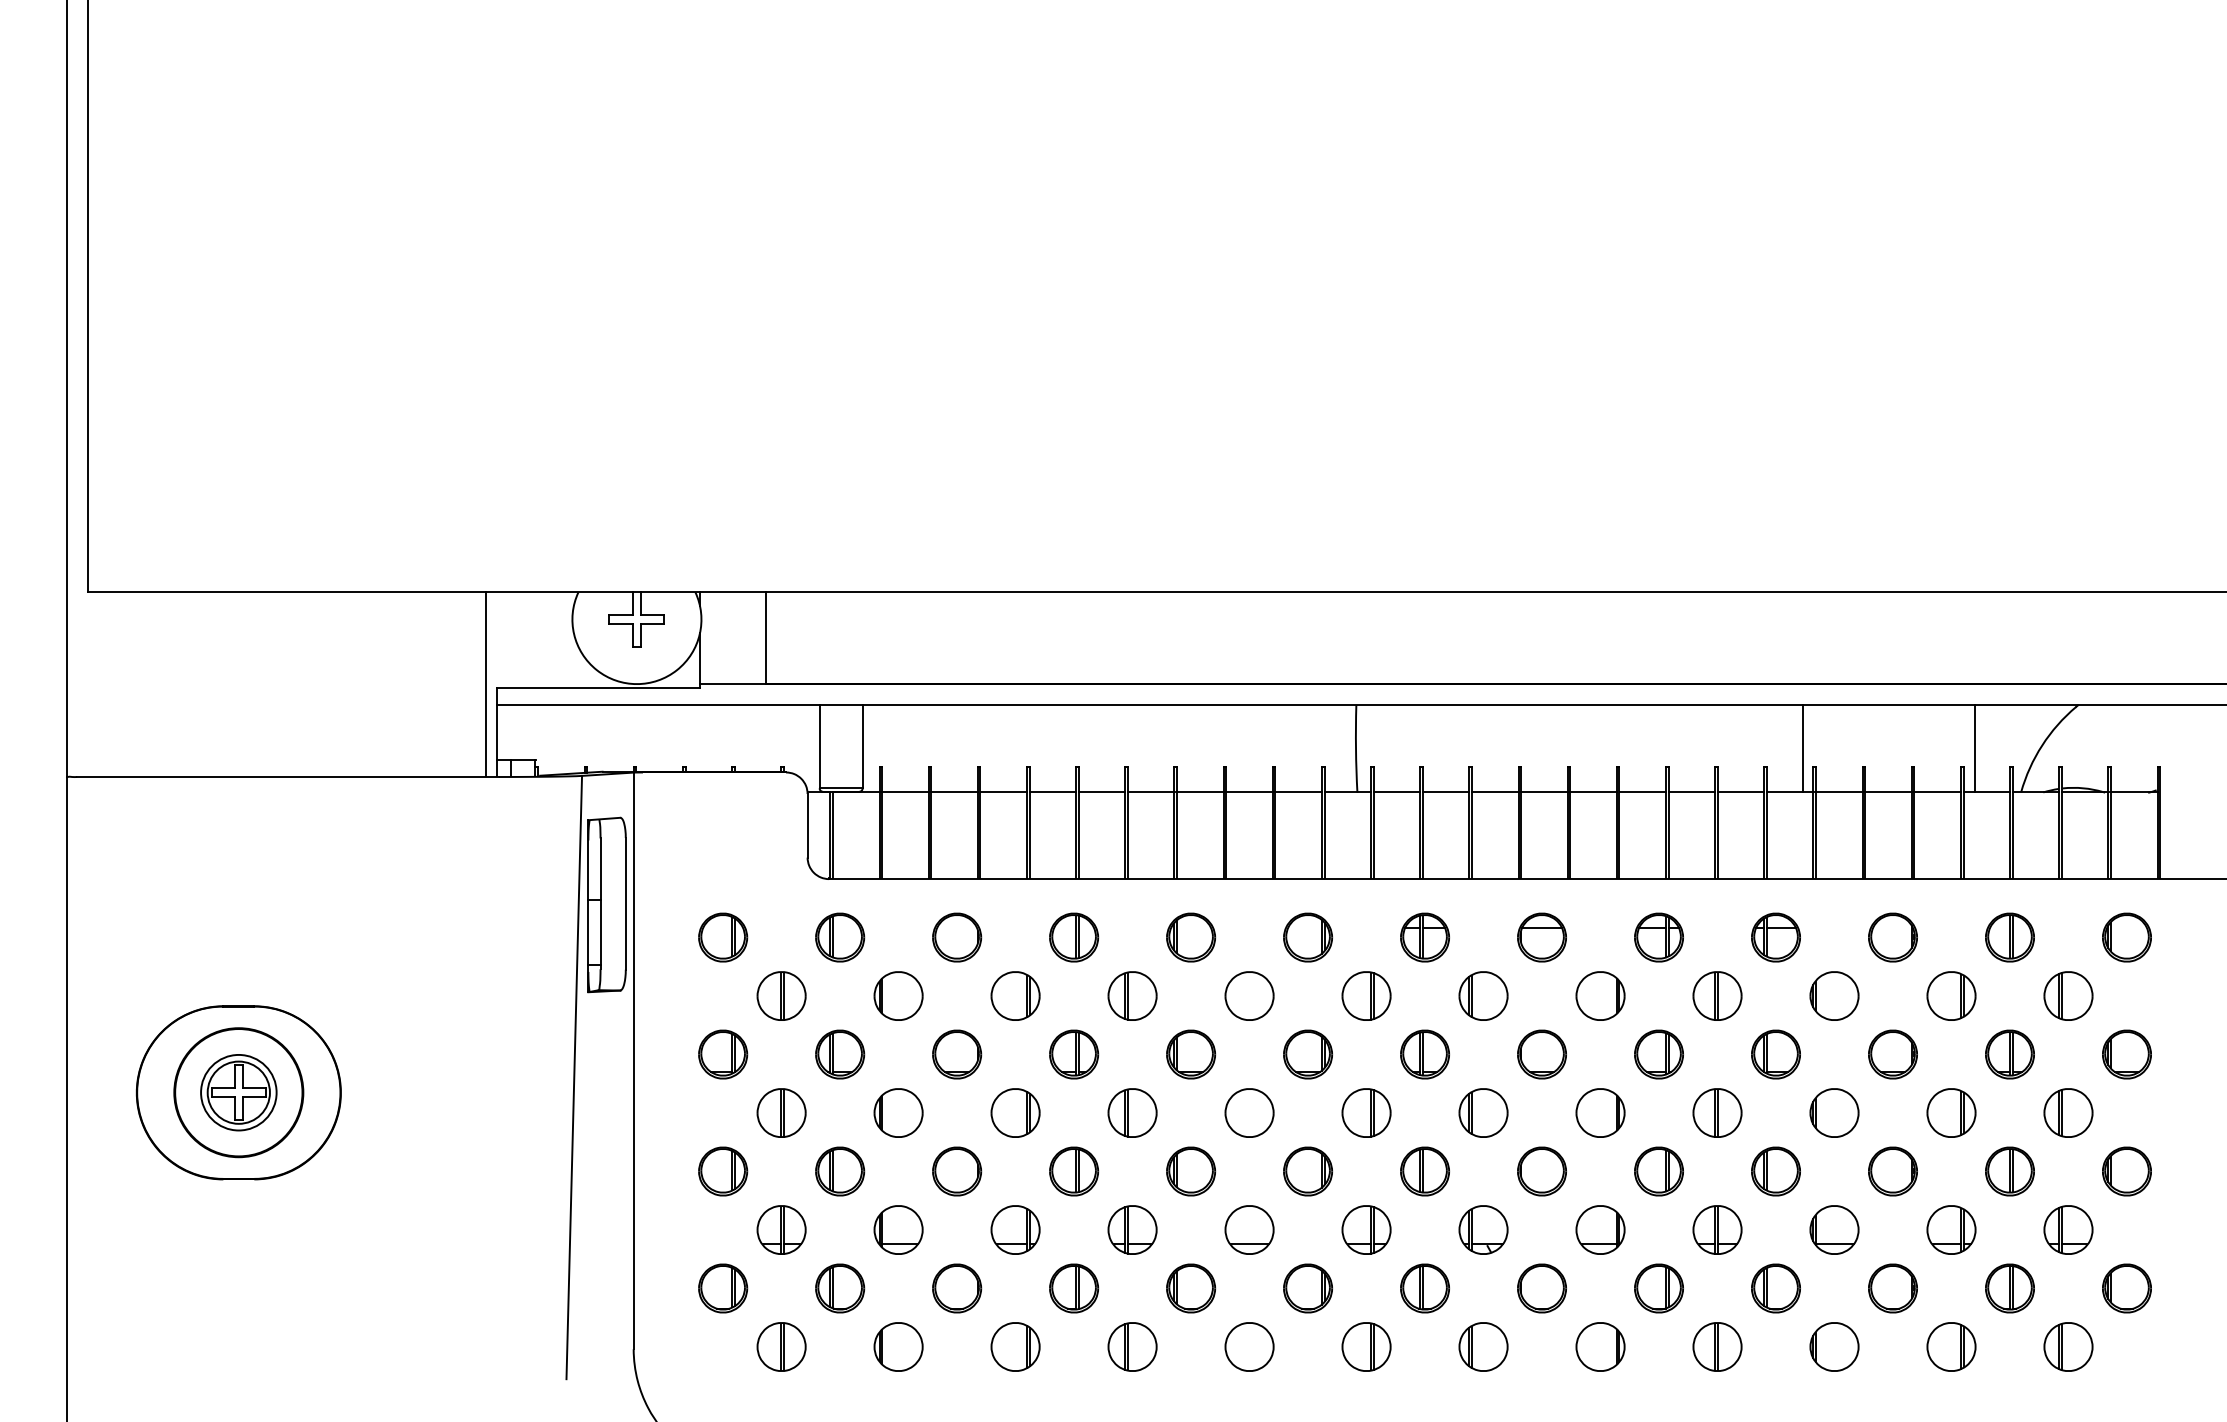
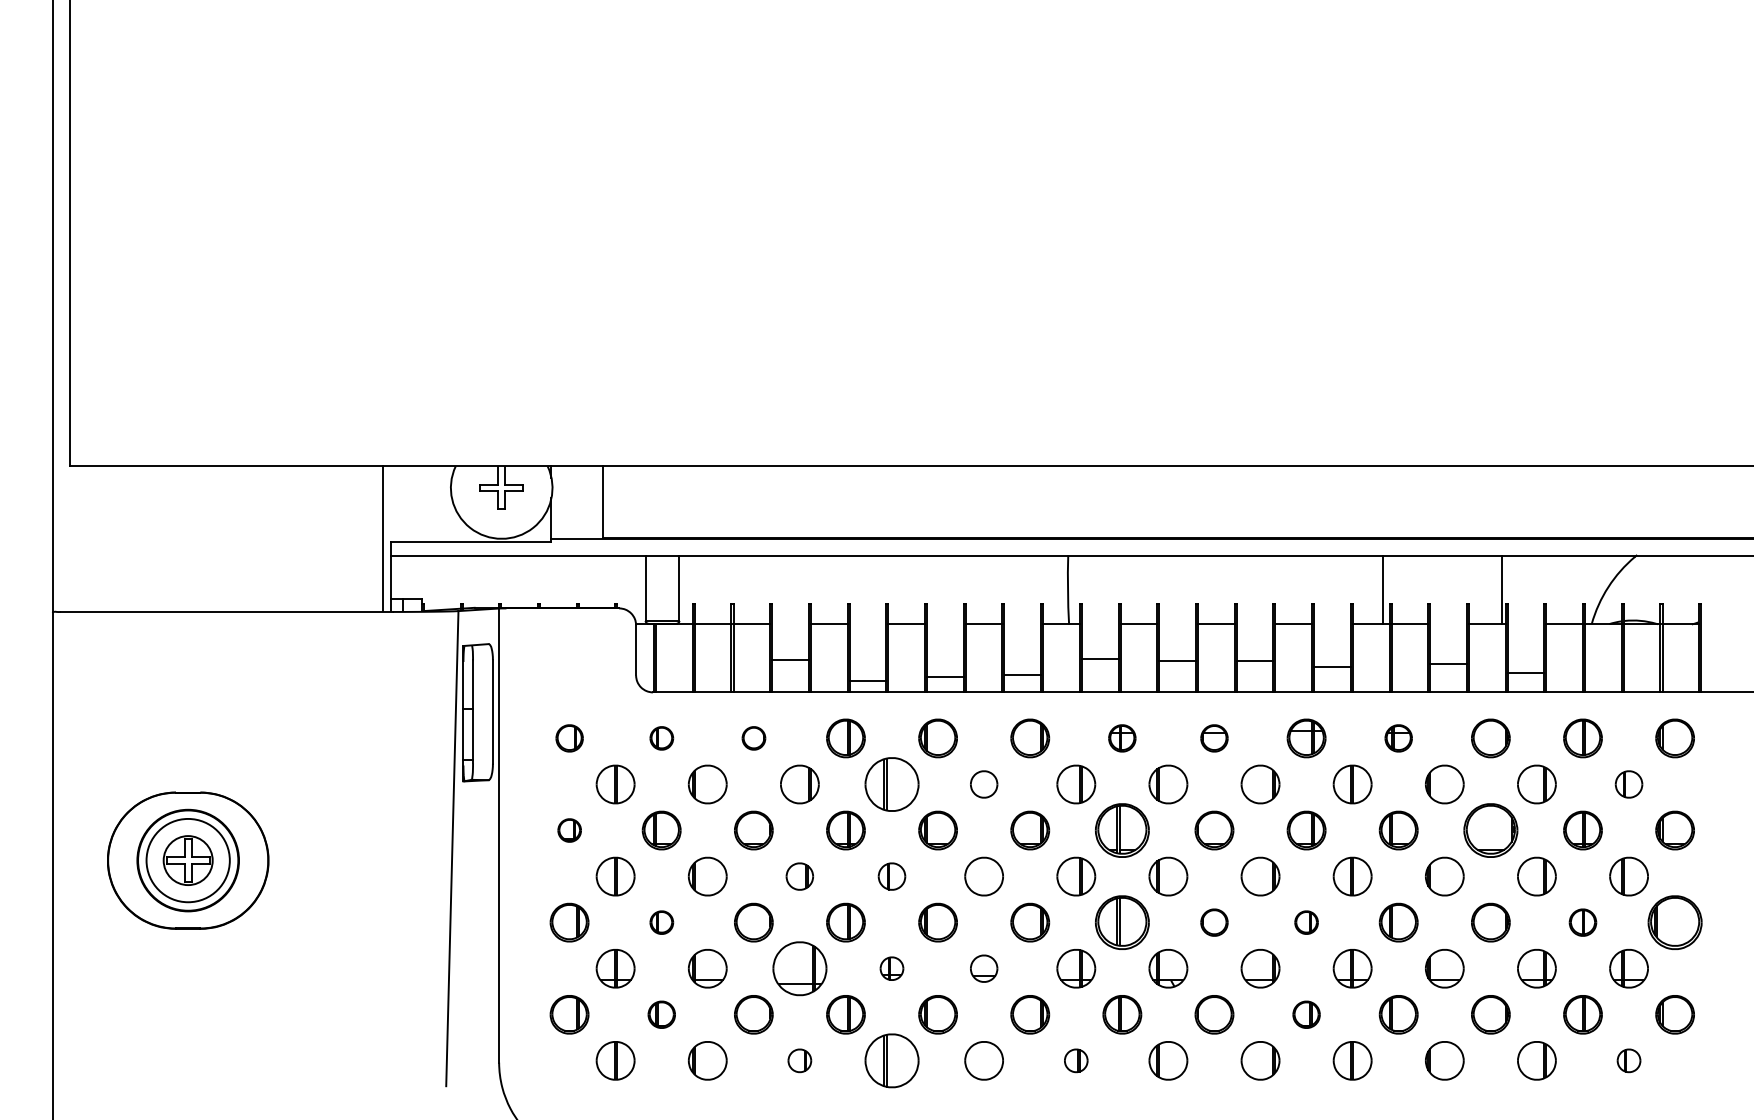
line: (1803, 748) -> (1383, 589), moved
line: (1975, 748) -> (1502, 589), moved
line: (1003, 792) -> (790, 659), moved
line: (1101, 792) -> (867, 680), moved
line: (1200, 792) -> (945, 676), moved
line: (1298, 792) -> (1022, 675), moved
line: (1396, 792) -> (1099, 658), moved
line: (1495, 792) -> (1177, 661), moved
line: (1593, 792) -> (1255, 661), moved
line: (1691, 792) -> (1332, 667), moved
line: (1839, 792) -> (1448, 664), moved
line: (1937, 792) -> (1525, 673), moved
part: (723, 937) -> (569, 738), size x0.7
part: (840, 937) -> (662, 738), size x0.6
part: (957, 937) -> (754, 738), size x0.6
part: (1424, 937) -> (1121, 738), size x0.7
part: (1541, 937) -> (1214, 738), size x0.7
part: (1775, 937) -> (1398, 738), size x0.7
part: (1132, 995) -> (891, 784), size x1.4
part: (1249, 995) -> (984, 784), size x0.7
part: (2068, 995) -> (1629, 784), size x0.7
part: (723, 1054) -> (569, 830), size x0.6
part: (1424, 1054) -> (1121, 830), size x1.4
part: (1892, 1054) -> (1490, 830), size x1.4
circle: (238, 1092) -> (187, 860), size x1.4
part: (1015, 1112) -> (799, 876), size x0.7
part: (1132, 1112) -> (891, 876), size x0.7
part: (840, 1171) -> (662, 922), size x0.6
part: (1424, 1171) -> (1121, 922), size x1.4
part: (1541, 1171) -> (1214, 922), size x0.7
part: (1658, 1171) -> (1306, 922), size x0.6
part: (2009, 1171) -> (1582, 922), size x0.7
part: (2126, 1171) -> (1674, 922), size x1.4
part: (1015, 1229) -> (799, 968), size x1.4
part: (1132, 1229) -> (891, 968), size x0.6
part: (1249, 1229) -> (984, 968), size x0.7
part: (840, 1288) -> (662, 1014), size x0.7
part: (1658, 1288) -> (1306, 1014), size x0.7
part: (1015, 1346) -> (799, 1060), size x0.6
part: (1132, 1346) -> (891, 1060), size x1.4
part: (1366, 1346) -> (1076, 1060), size x0.6
part: (2068, 1346) -> (1629, 1060), size x0.6

